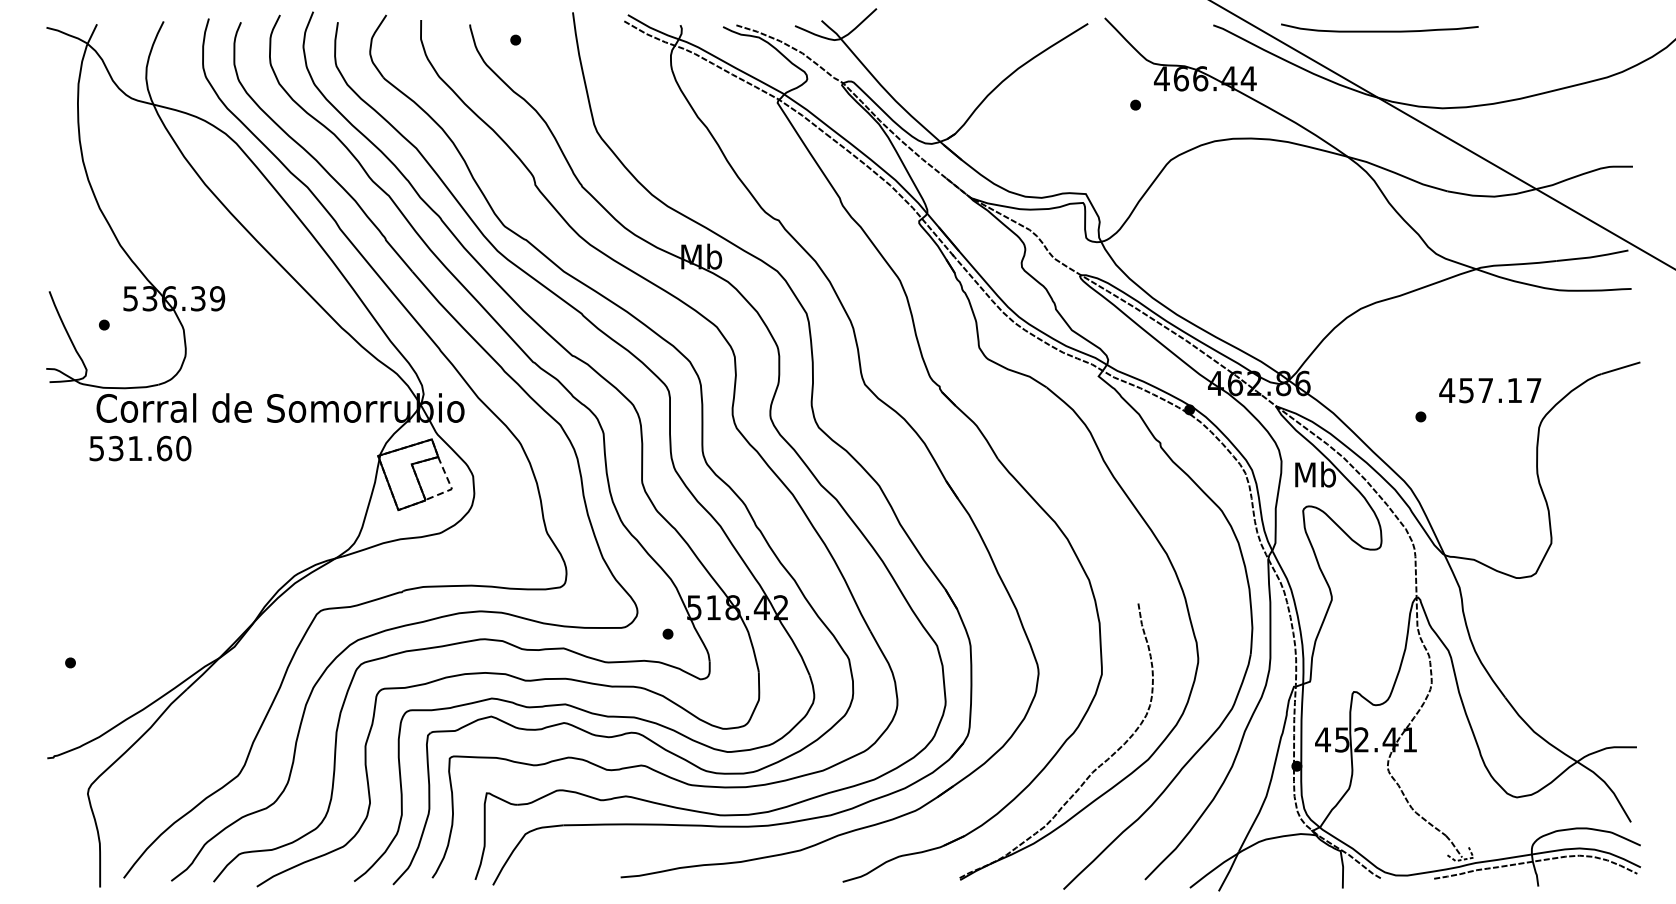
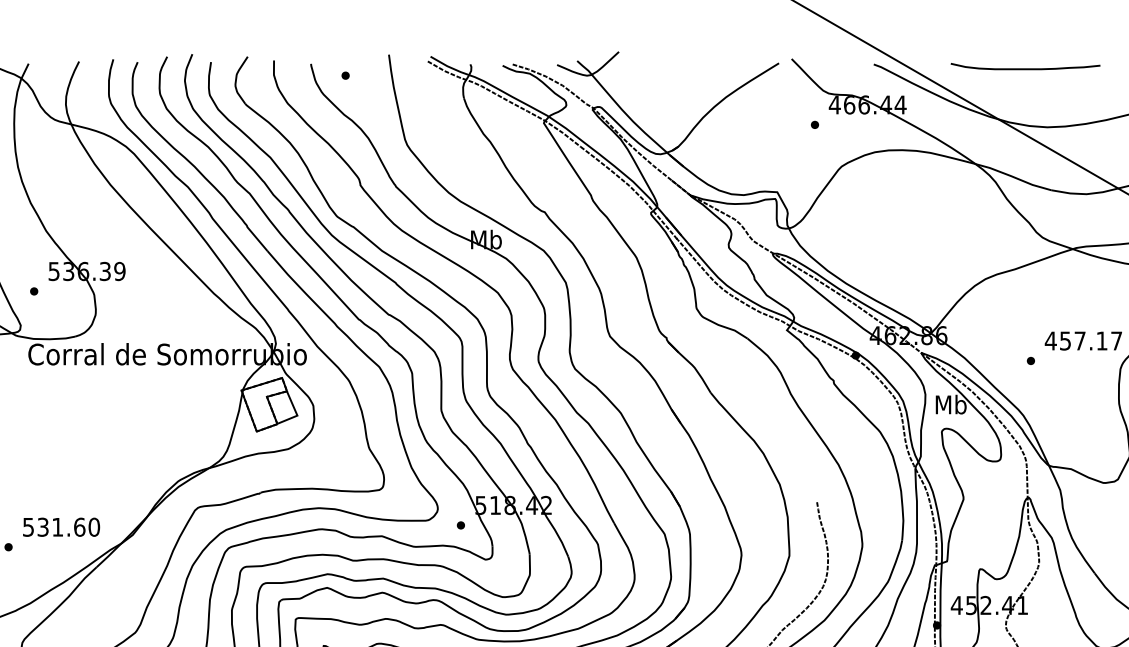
curve: (1379, 30) -> (1025, 68), moved
text: (140, 448) -> (61, 527), moved
line: (451, 487) -> (297, 414), dashed -> solid

